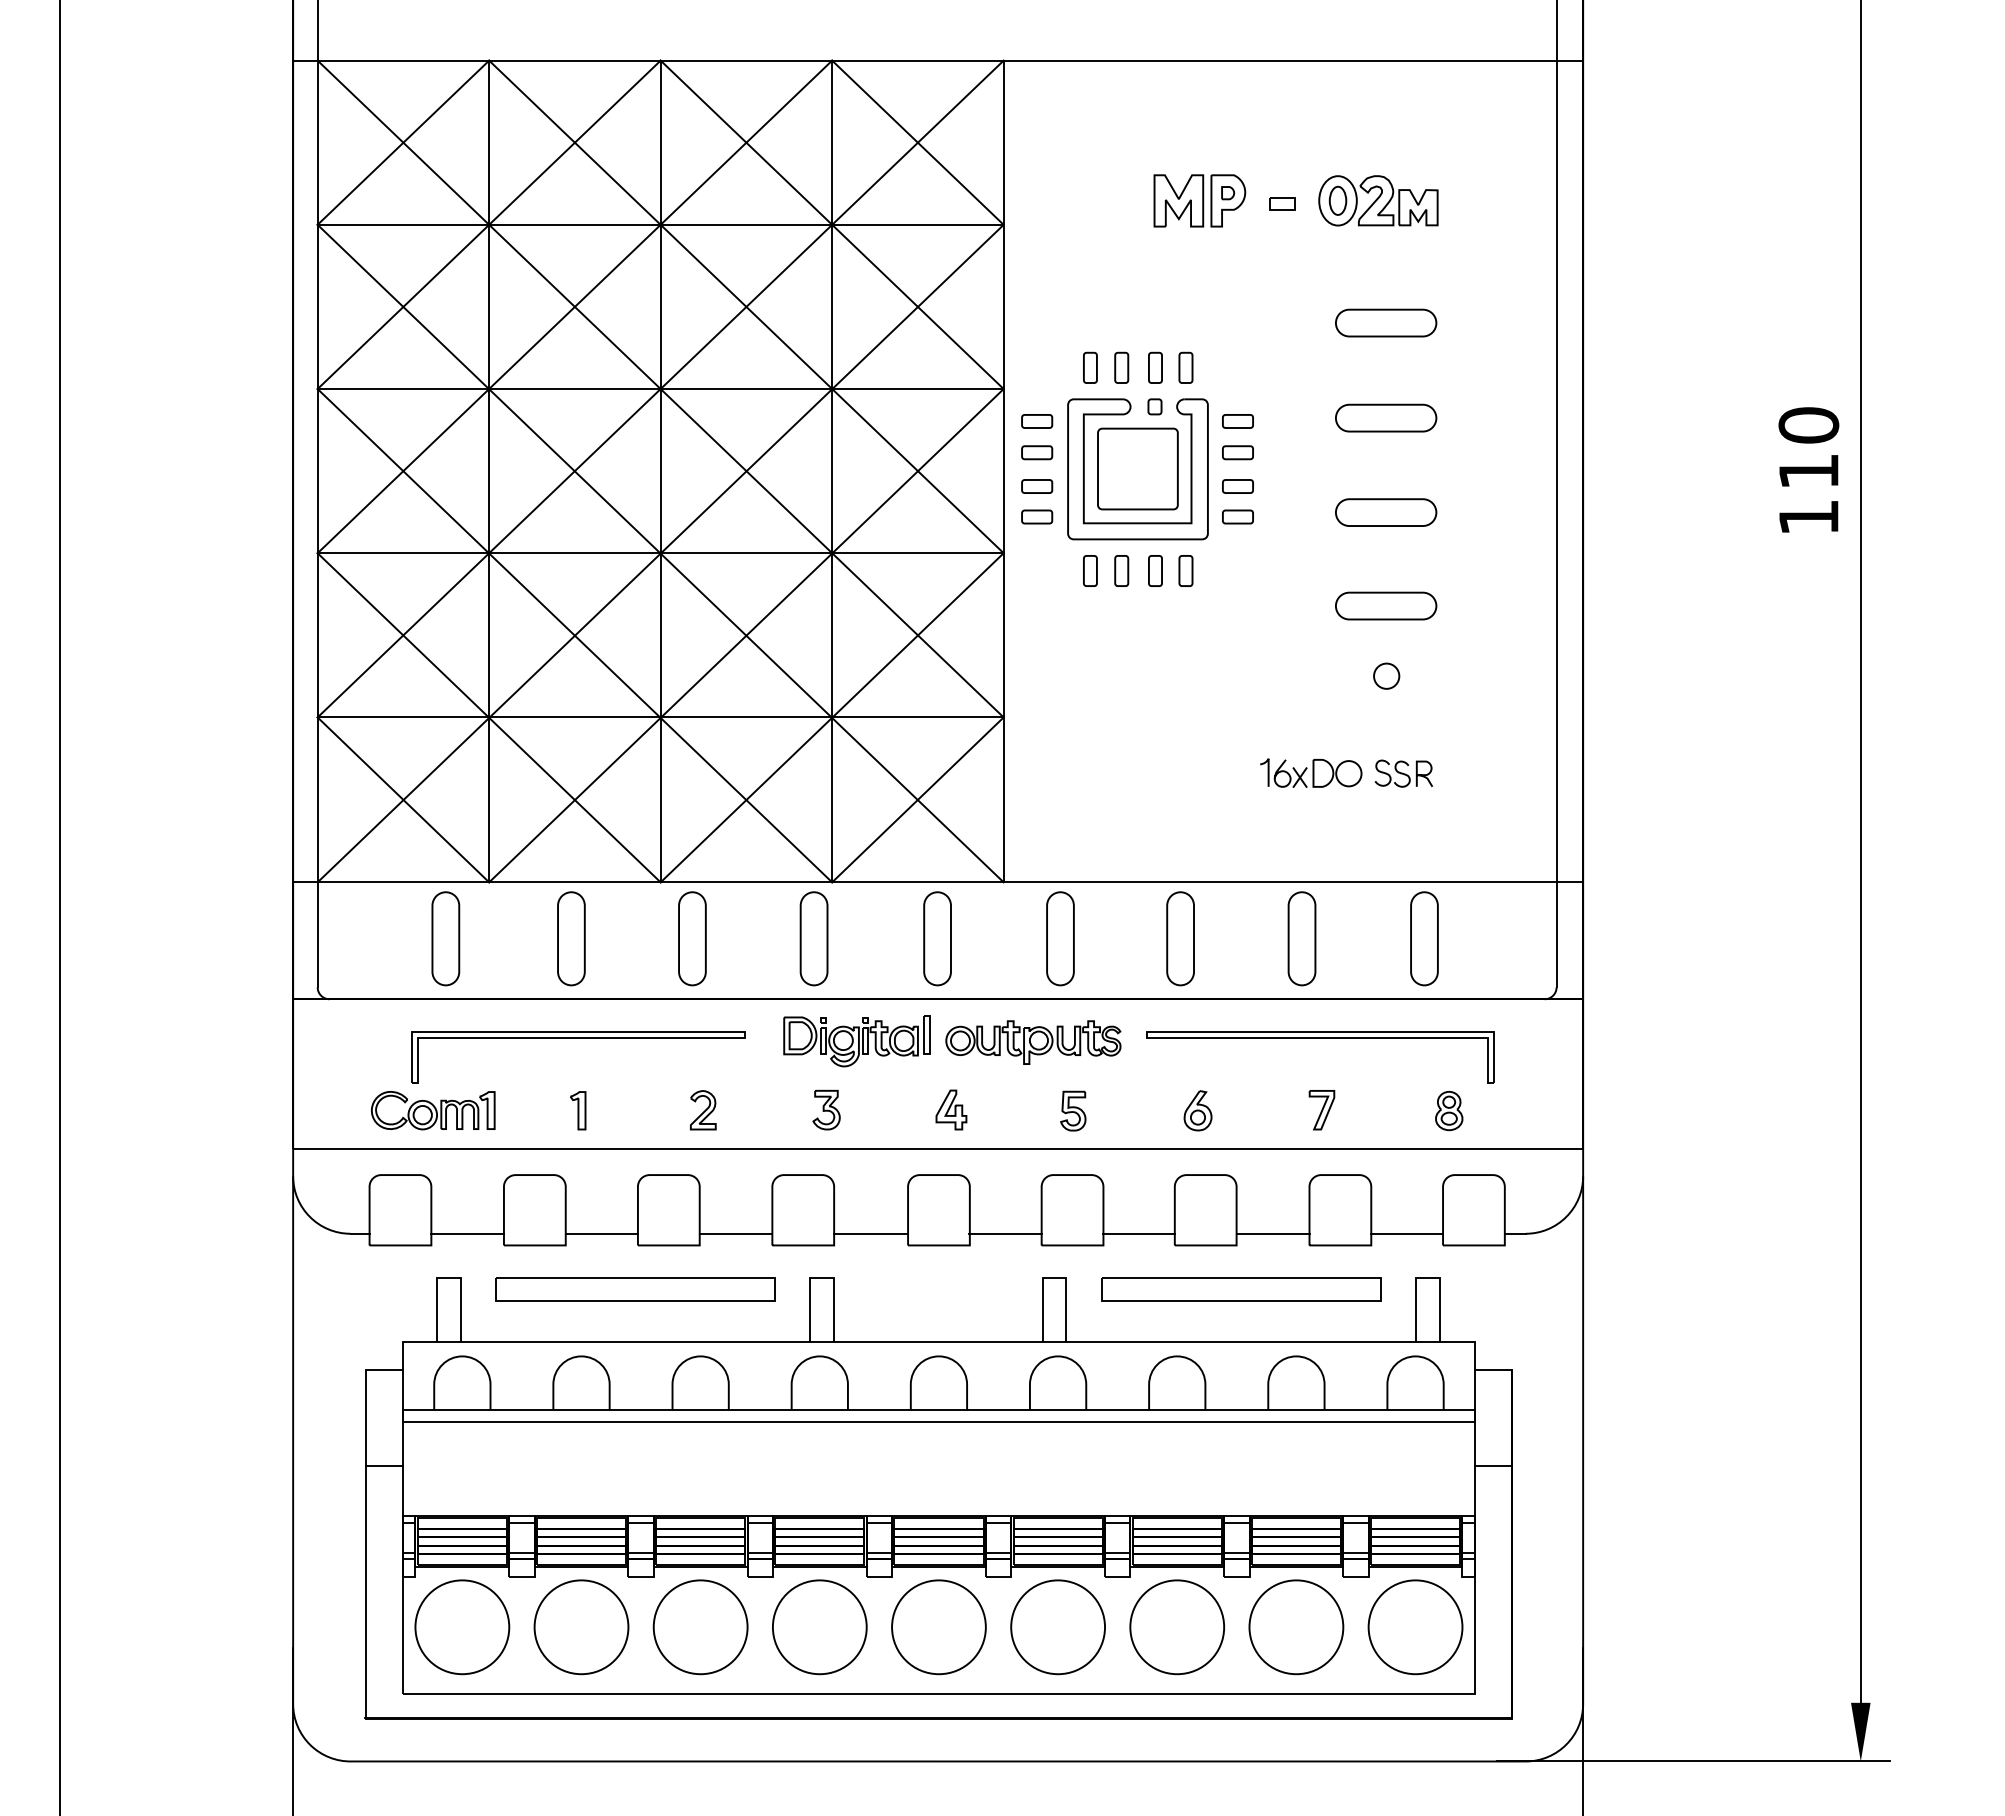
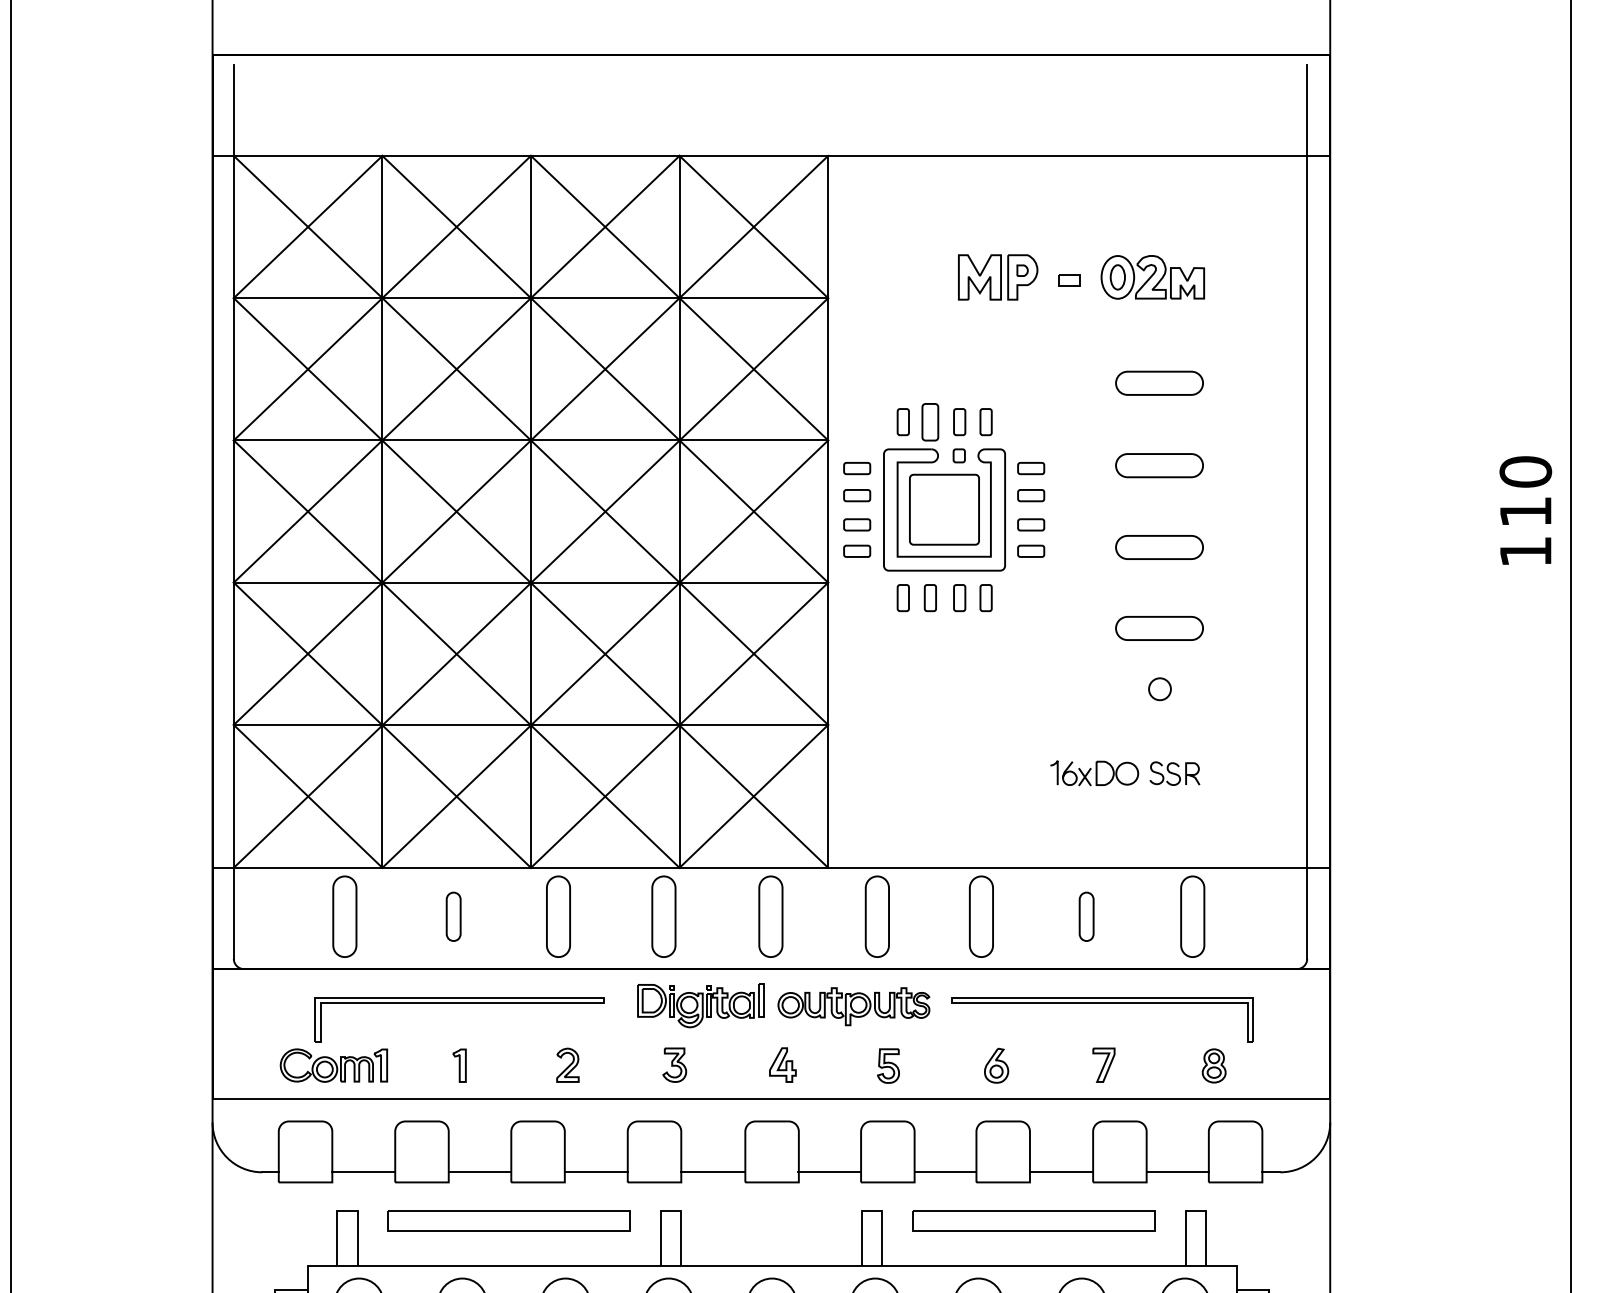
part: (1121, 367) -> (930, 421), size x1.4
part: (571, 938) -> (453, 916), size x0.6
part: (1301, 938) -> (1086, 916), size x0.6

